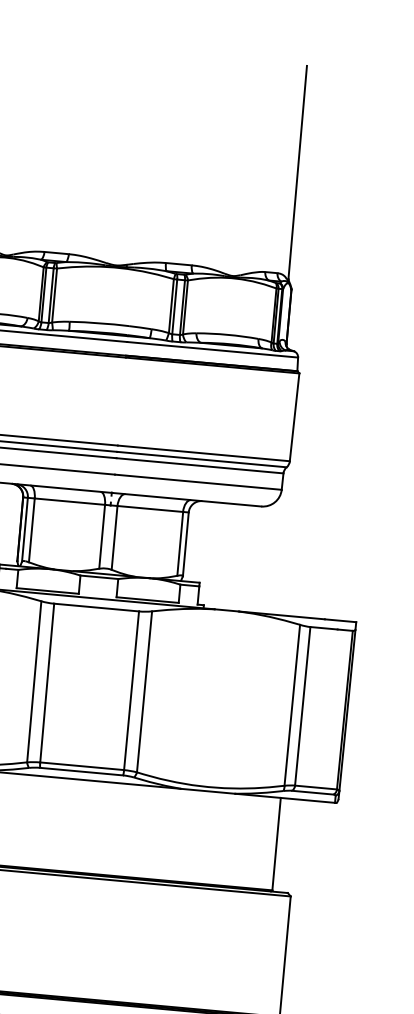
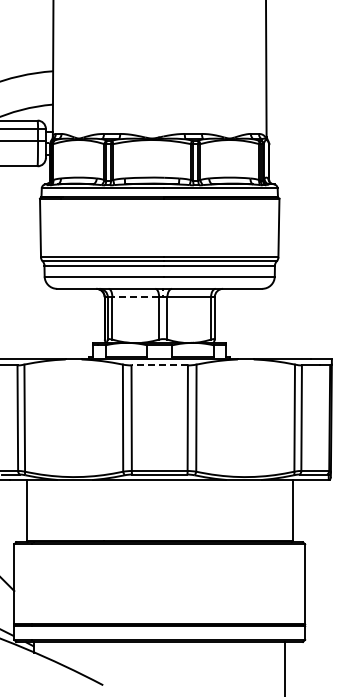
line: (69, 502) -> (135, 297), solid -> dashed
line: (96, 607) -> (159, 365), solid -> dashed

